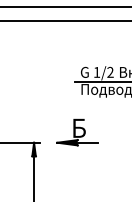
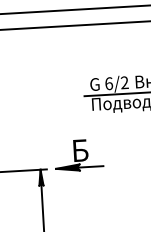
text: (96, 71) -> (108, 82), 1/2 -> 6/2
part: (77, 132) -> (78, 155), moved

